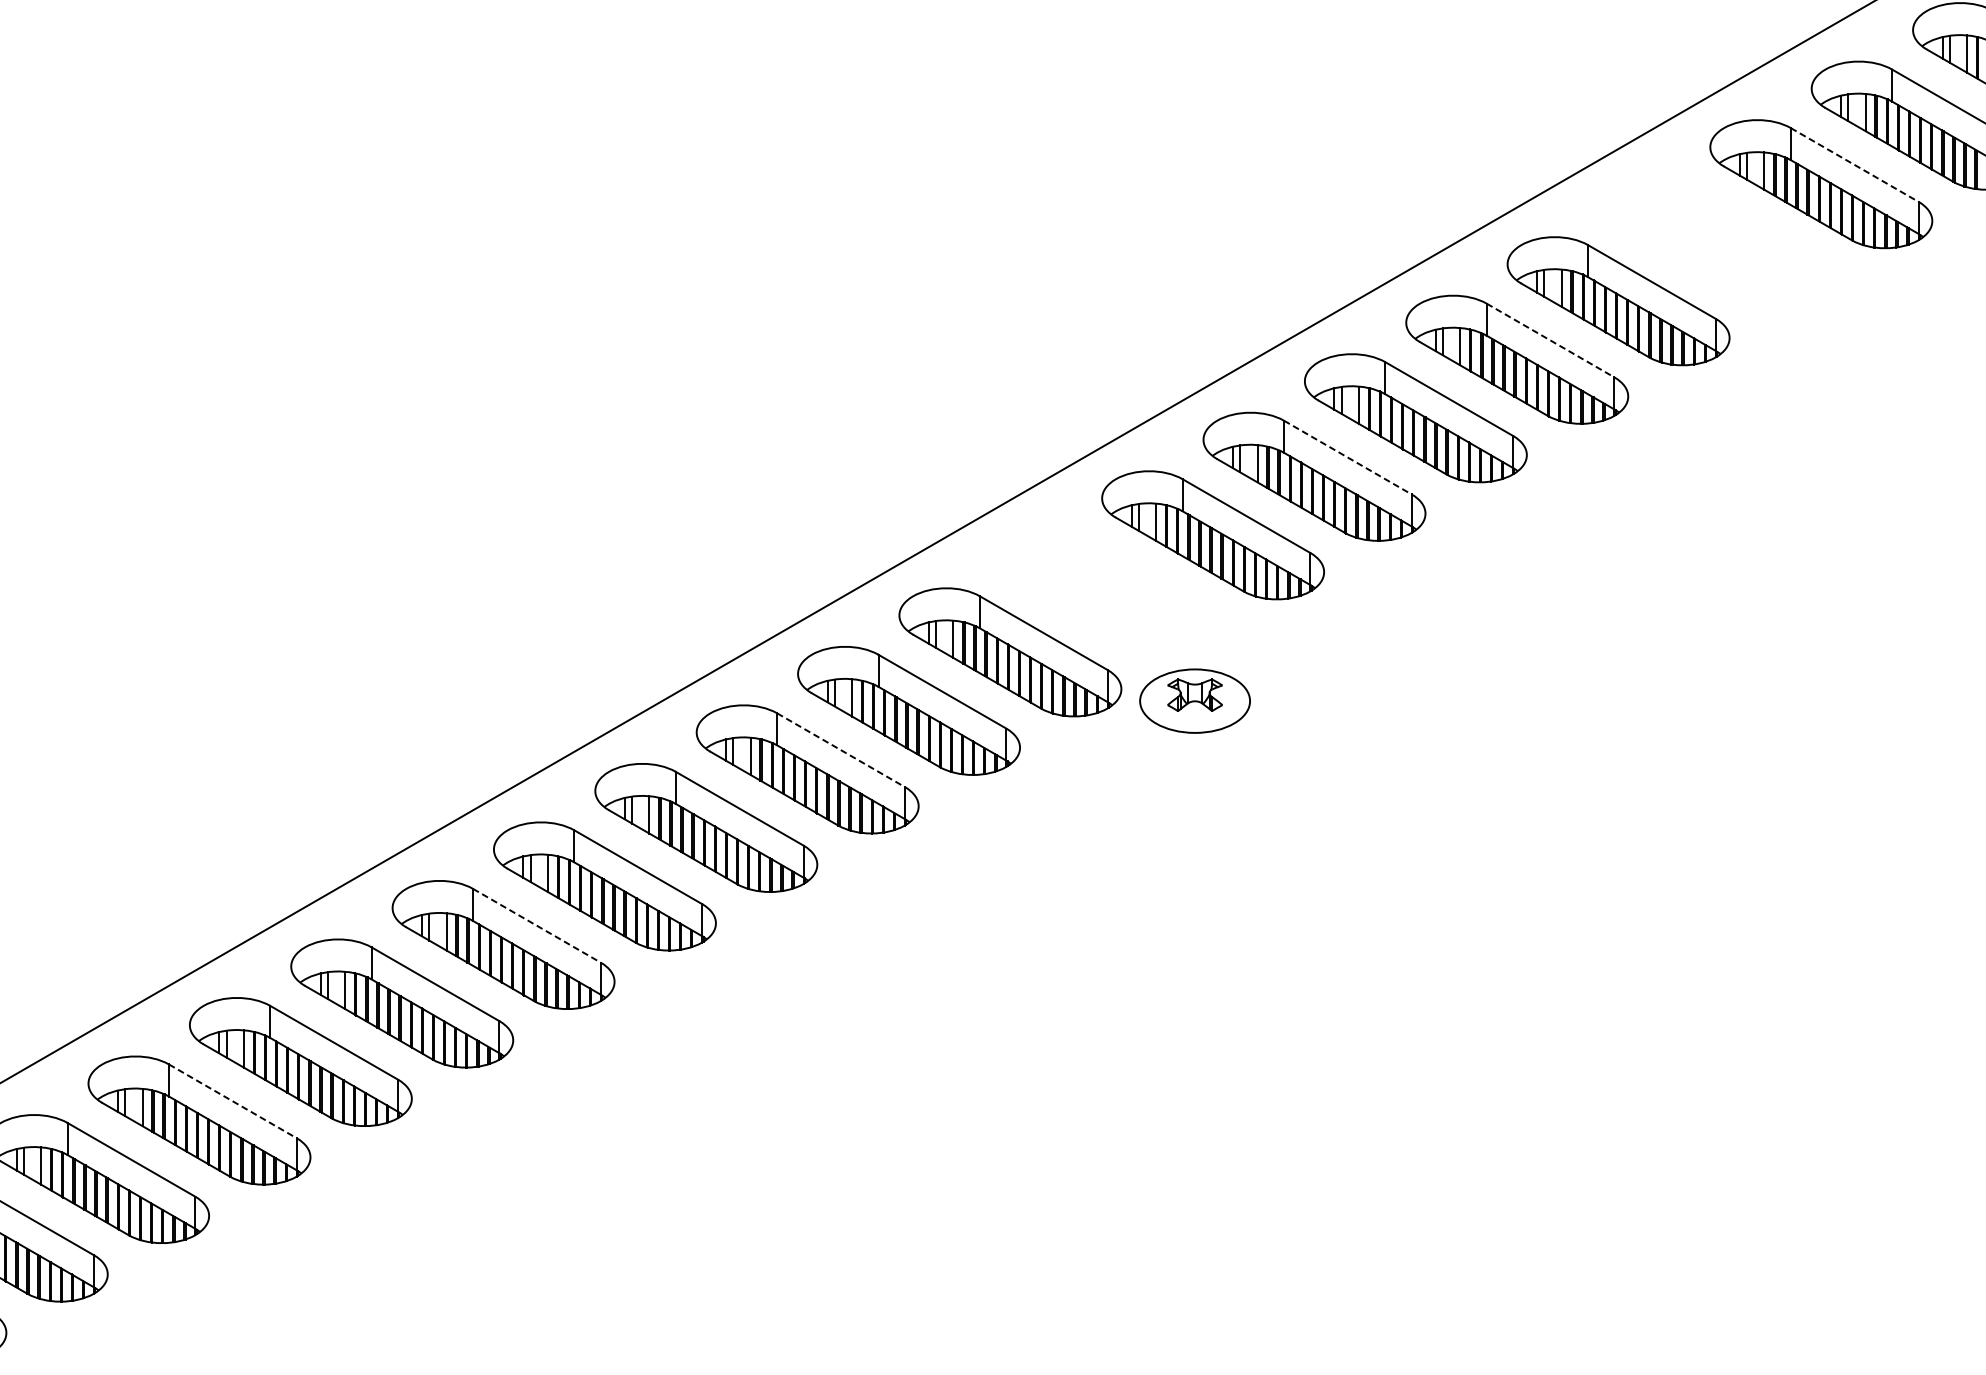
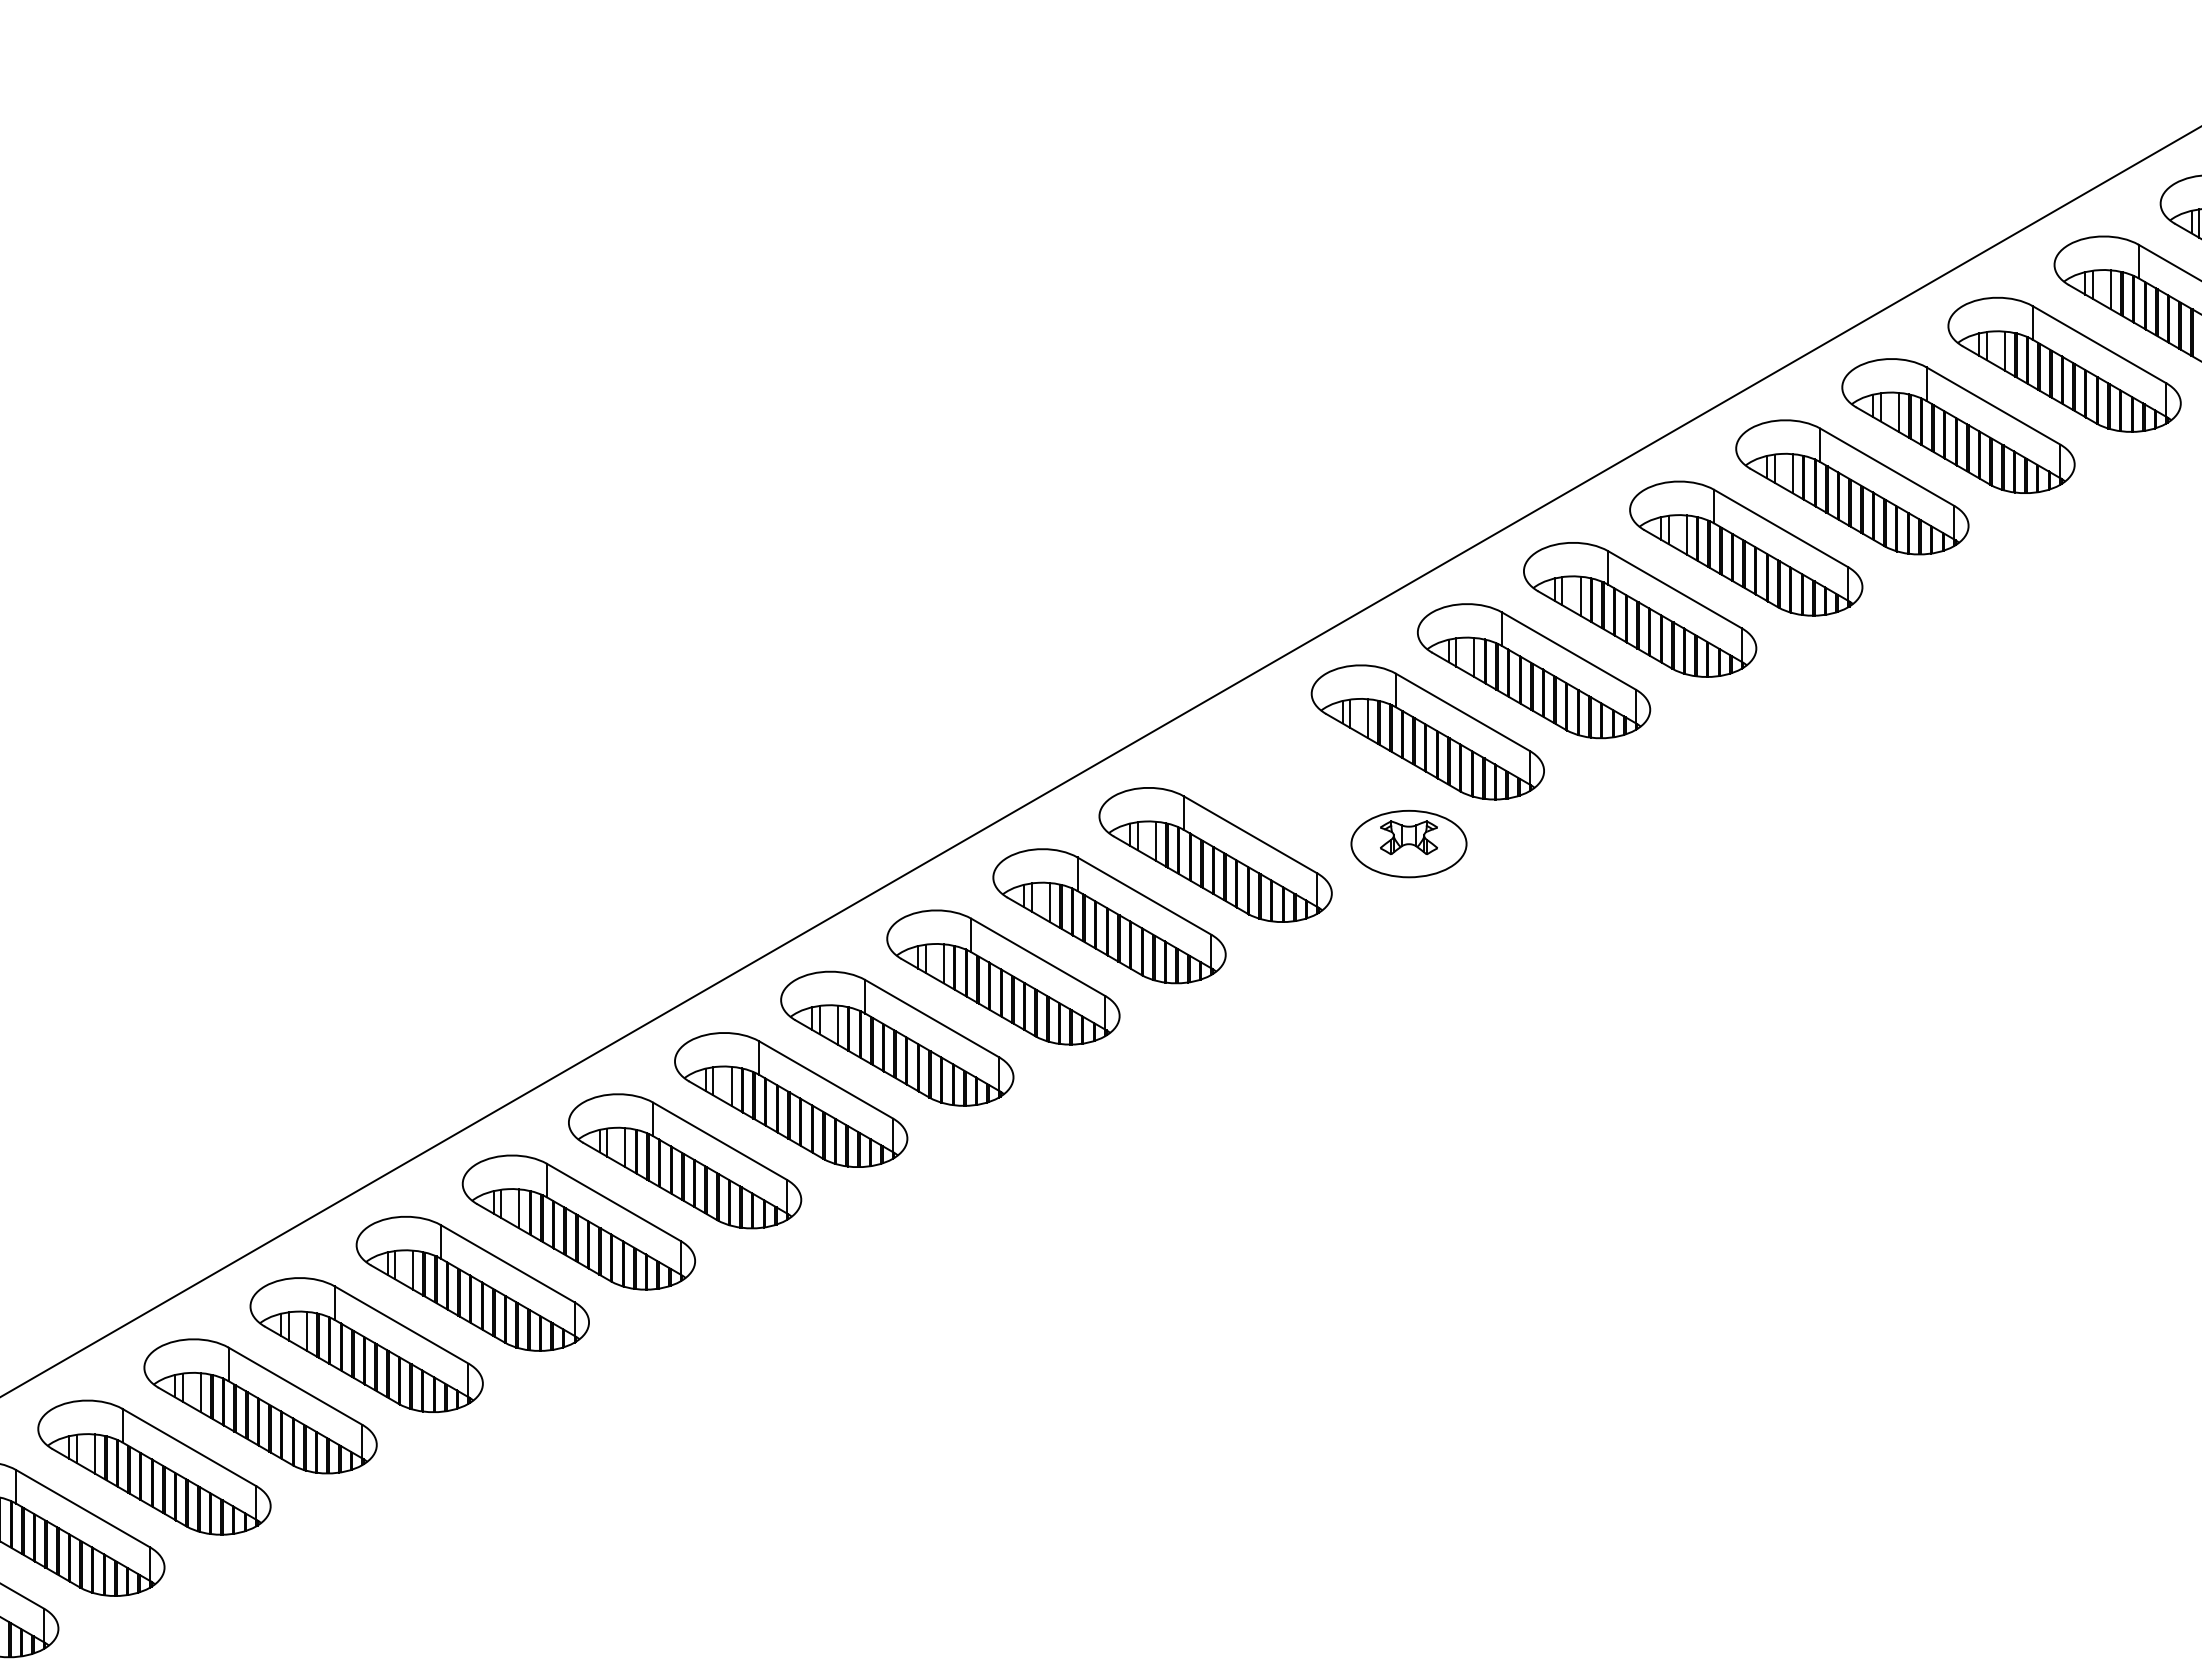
line: (1854, 164) -> (2099, 344), dashed -> solid
part: (1719, 242) -> (1958, 425), added
line: (1550, 340) -> (1781, 528), dashed -> solid
line: (1348, 458) -> (1569, 651), dashed -> solid
part: (1194, 701) -> (1408, 844), moved
line: (841, 750) -> (1038, 957), dashed -> solid
line: (537, 926) -> (720, 1141), dashed -> solid
line: (233, 1101) -> (402, 1325), dashed -> solid

